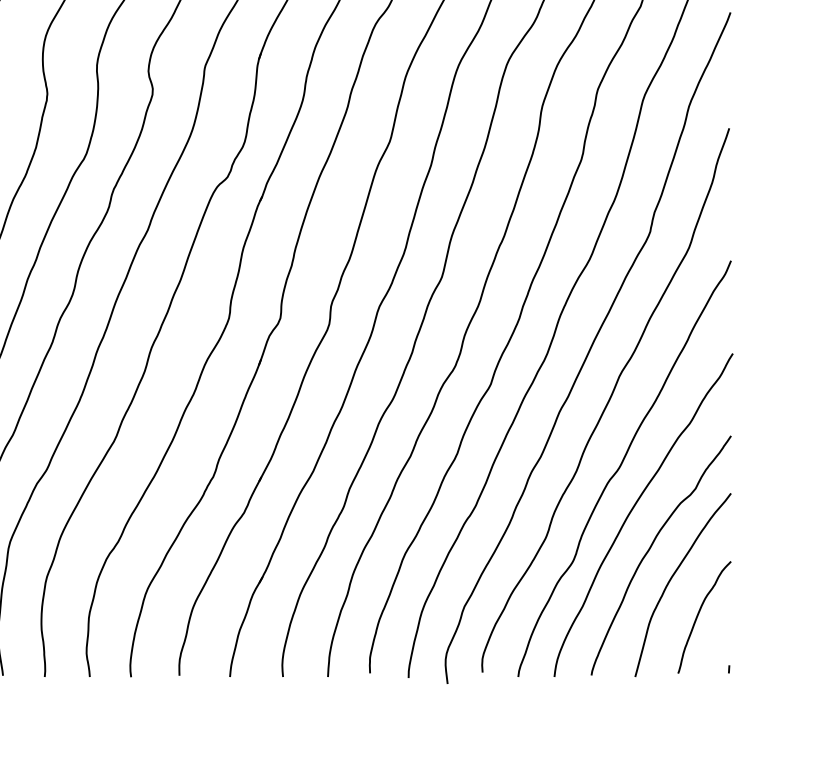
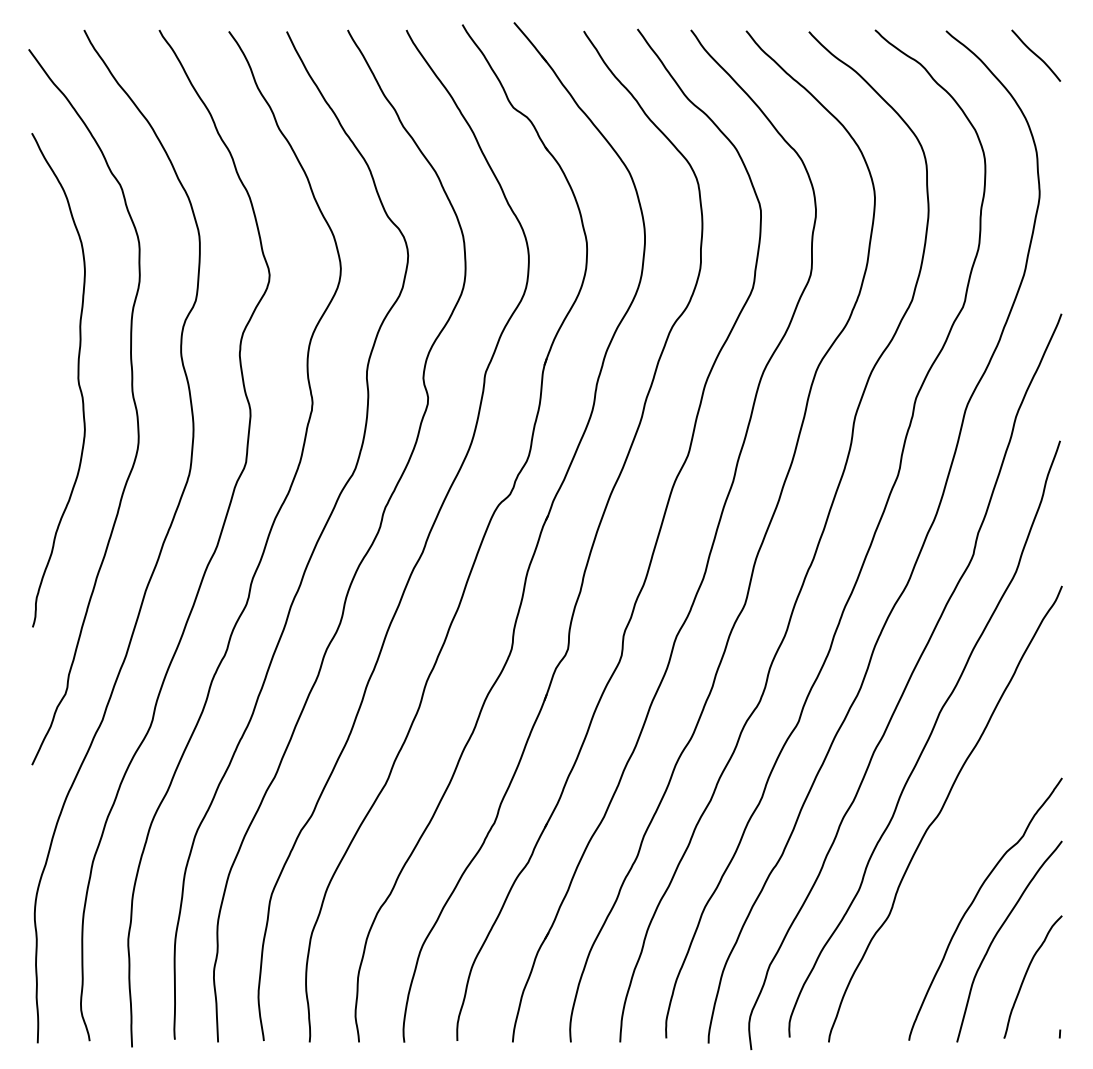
curve: (634, 507) -> (956, 856), removed

